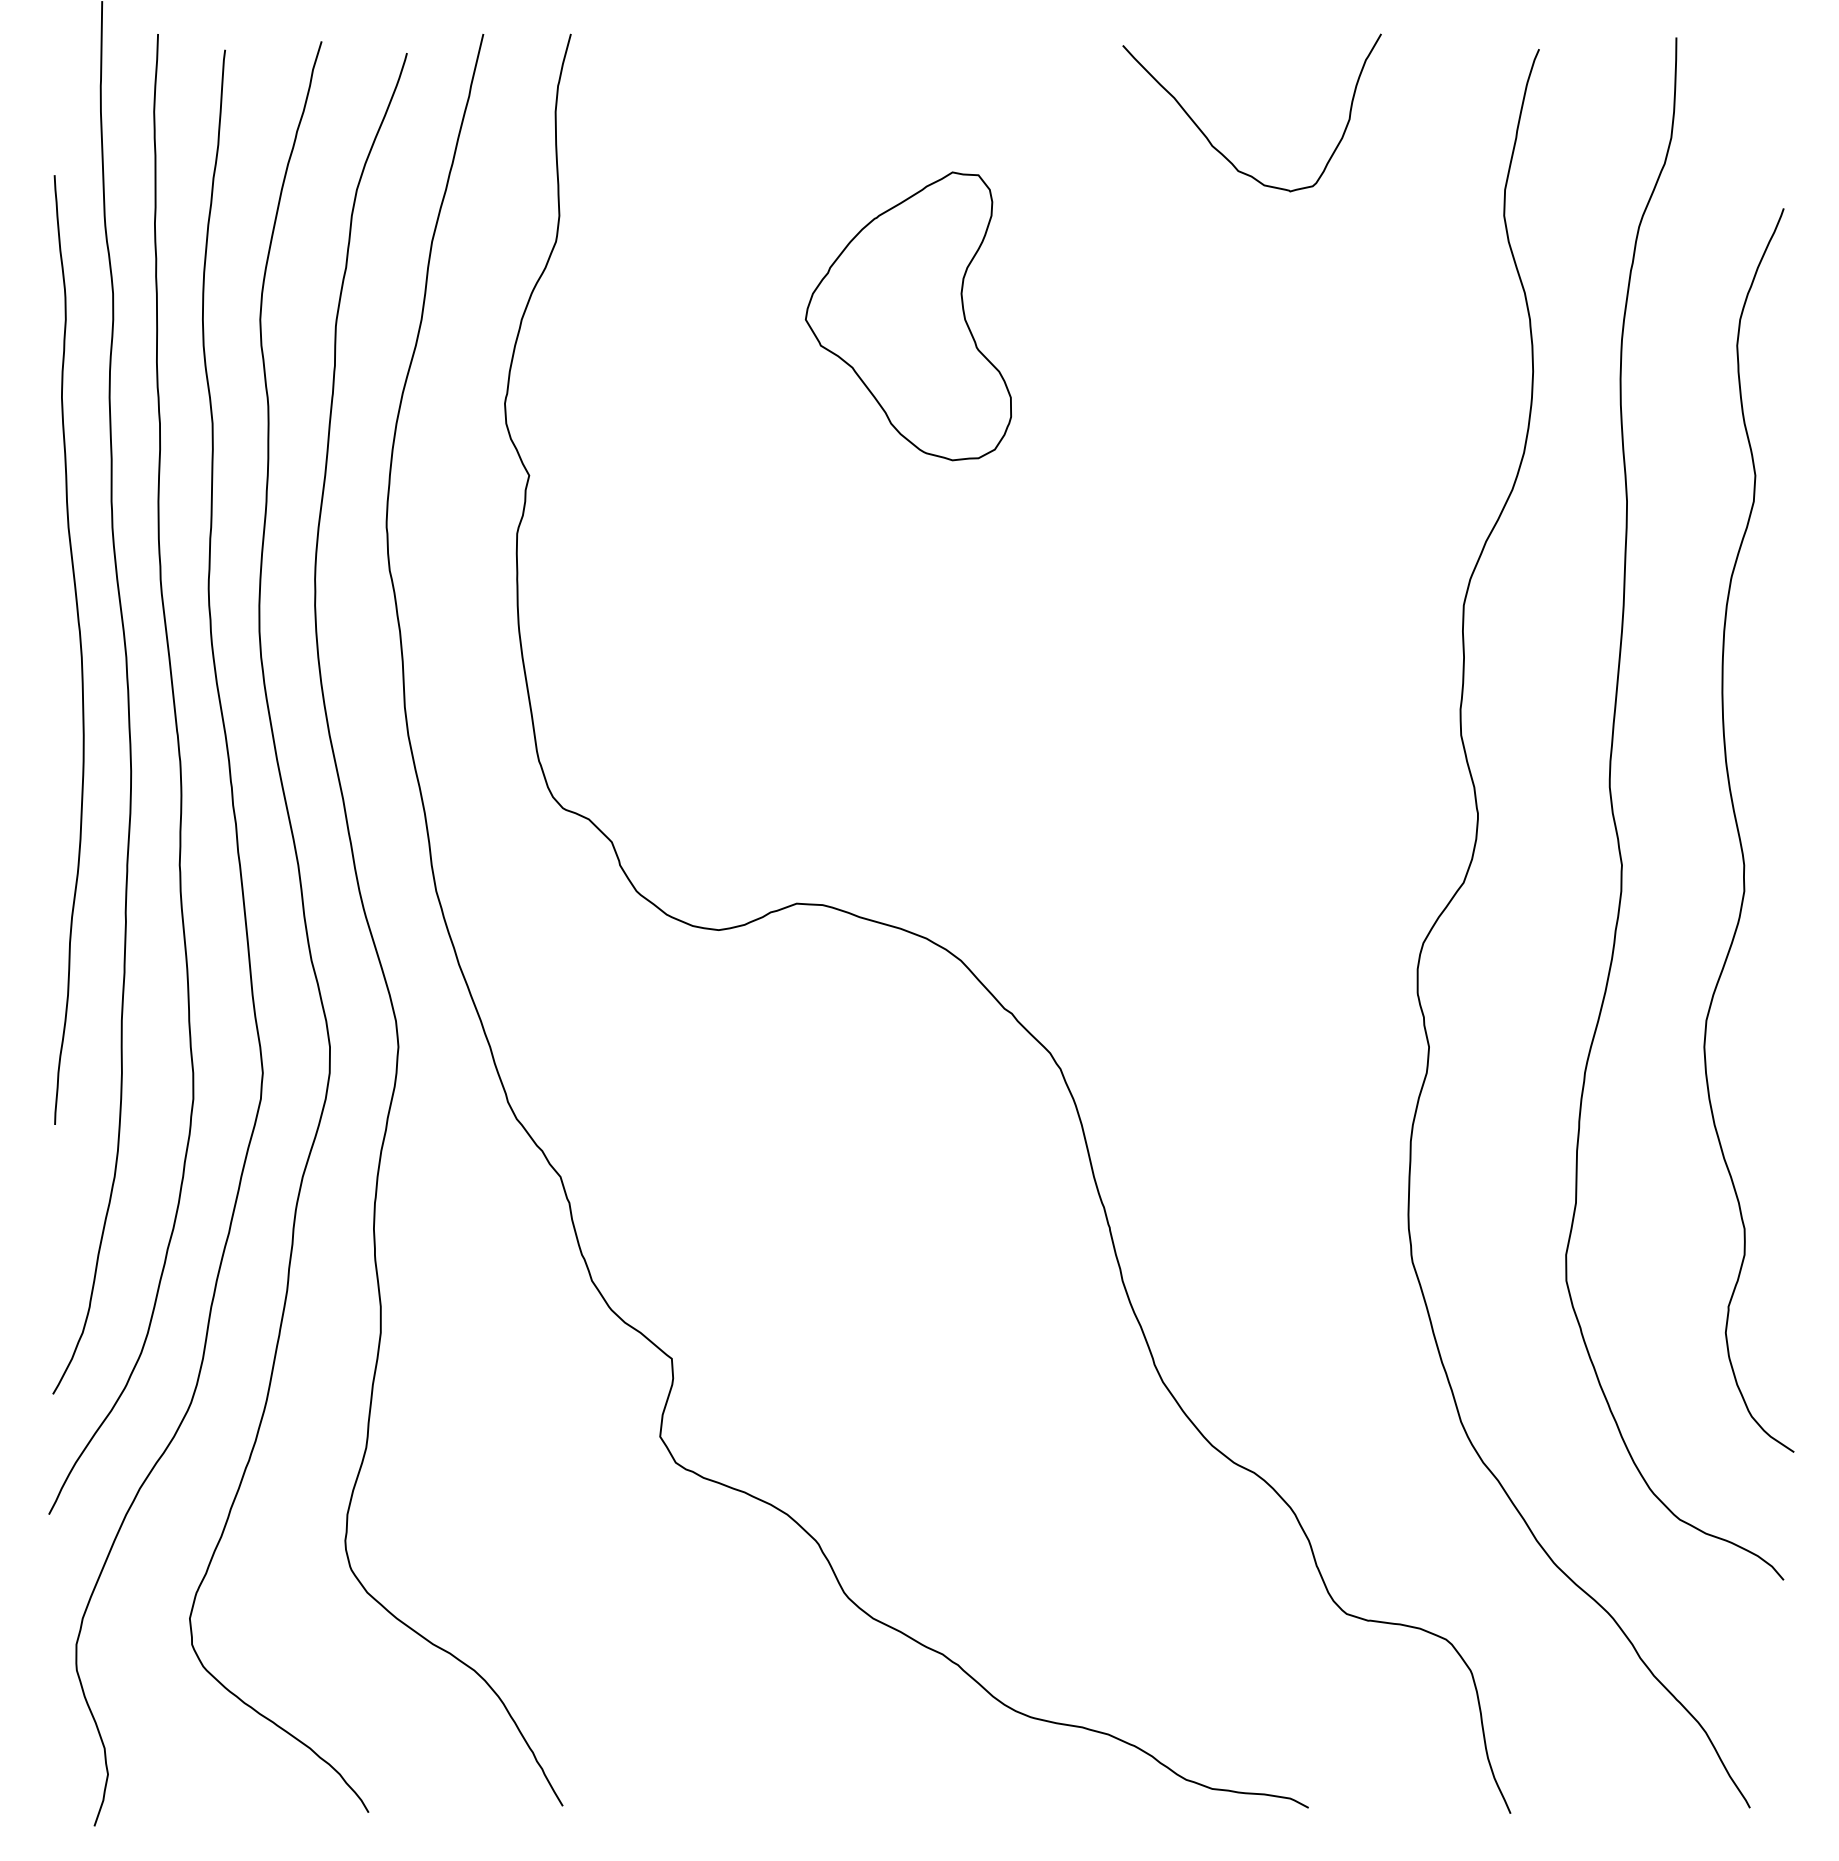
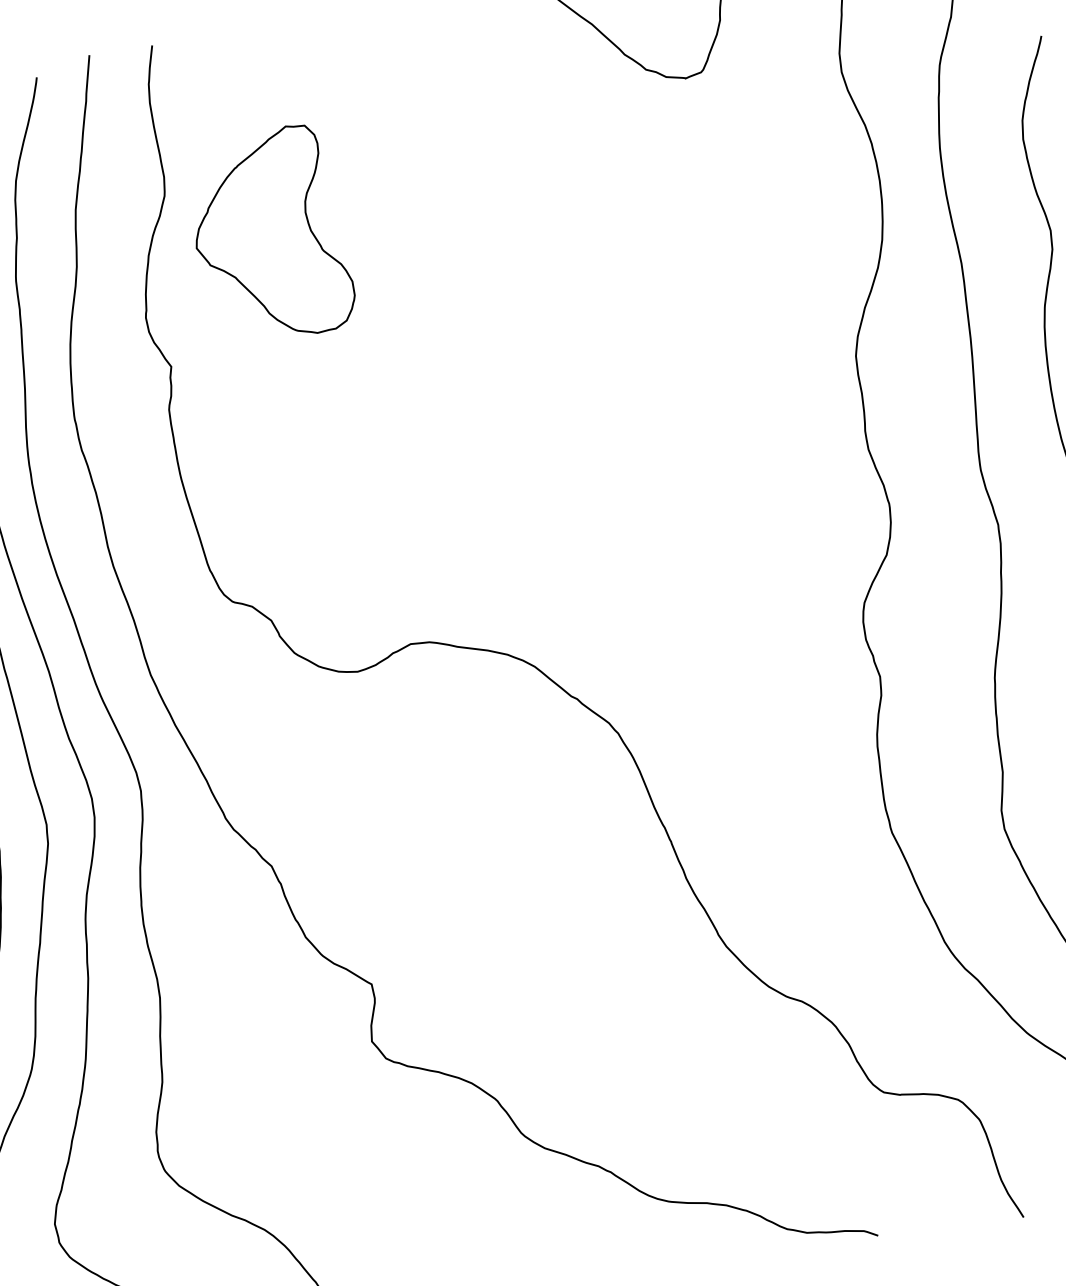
part: (907, 316) -> (269, 234), moved

